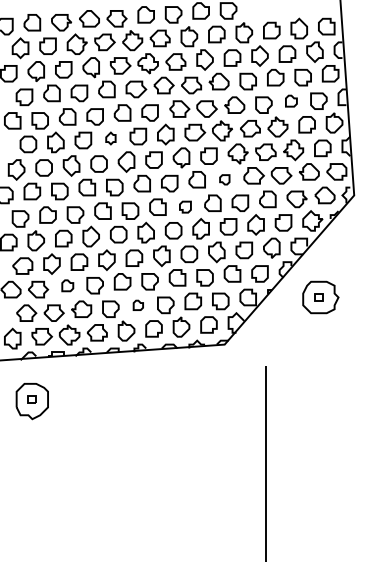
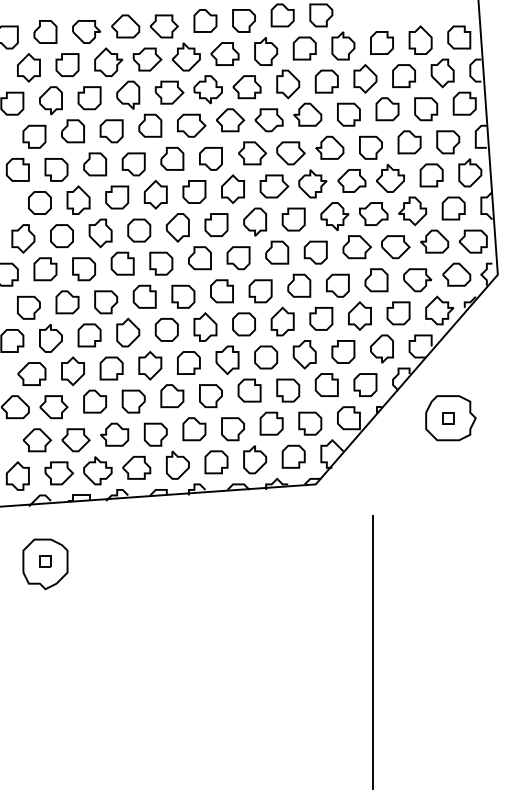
part: (291, 100) -> (409, 141), size x1.43
part: (110, 138) -> (155, 194), size x1.67
part: (224, 179) -> (315, 252), size x1.67
part: (185, 206) -> (260, 290), size x1.43
part: (67, 285) -> (94, 401), size x1.43
part: (138, 305) -> (194, 429), size x1.67

